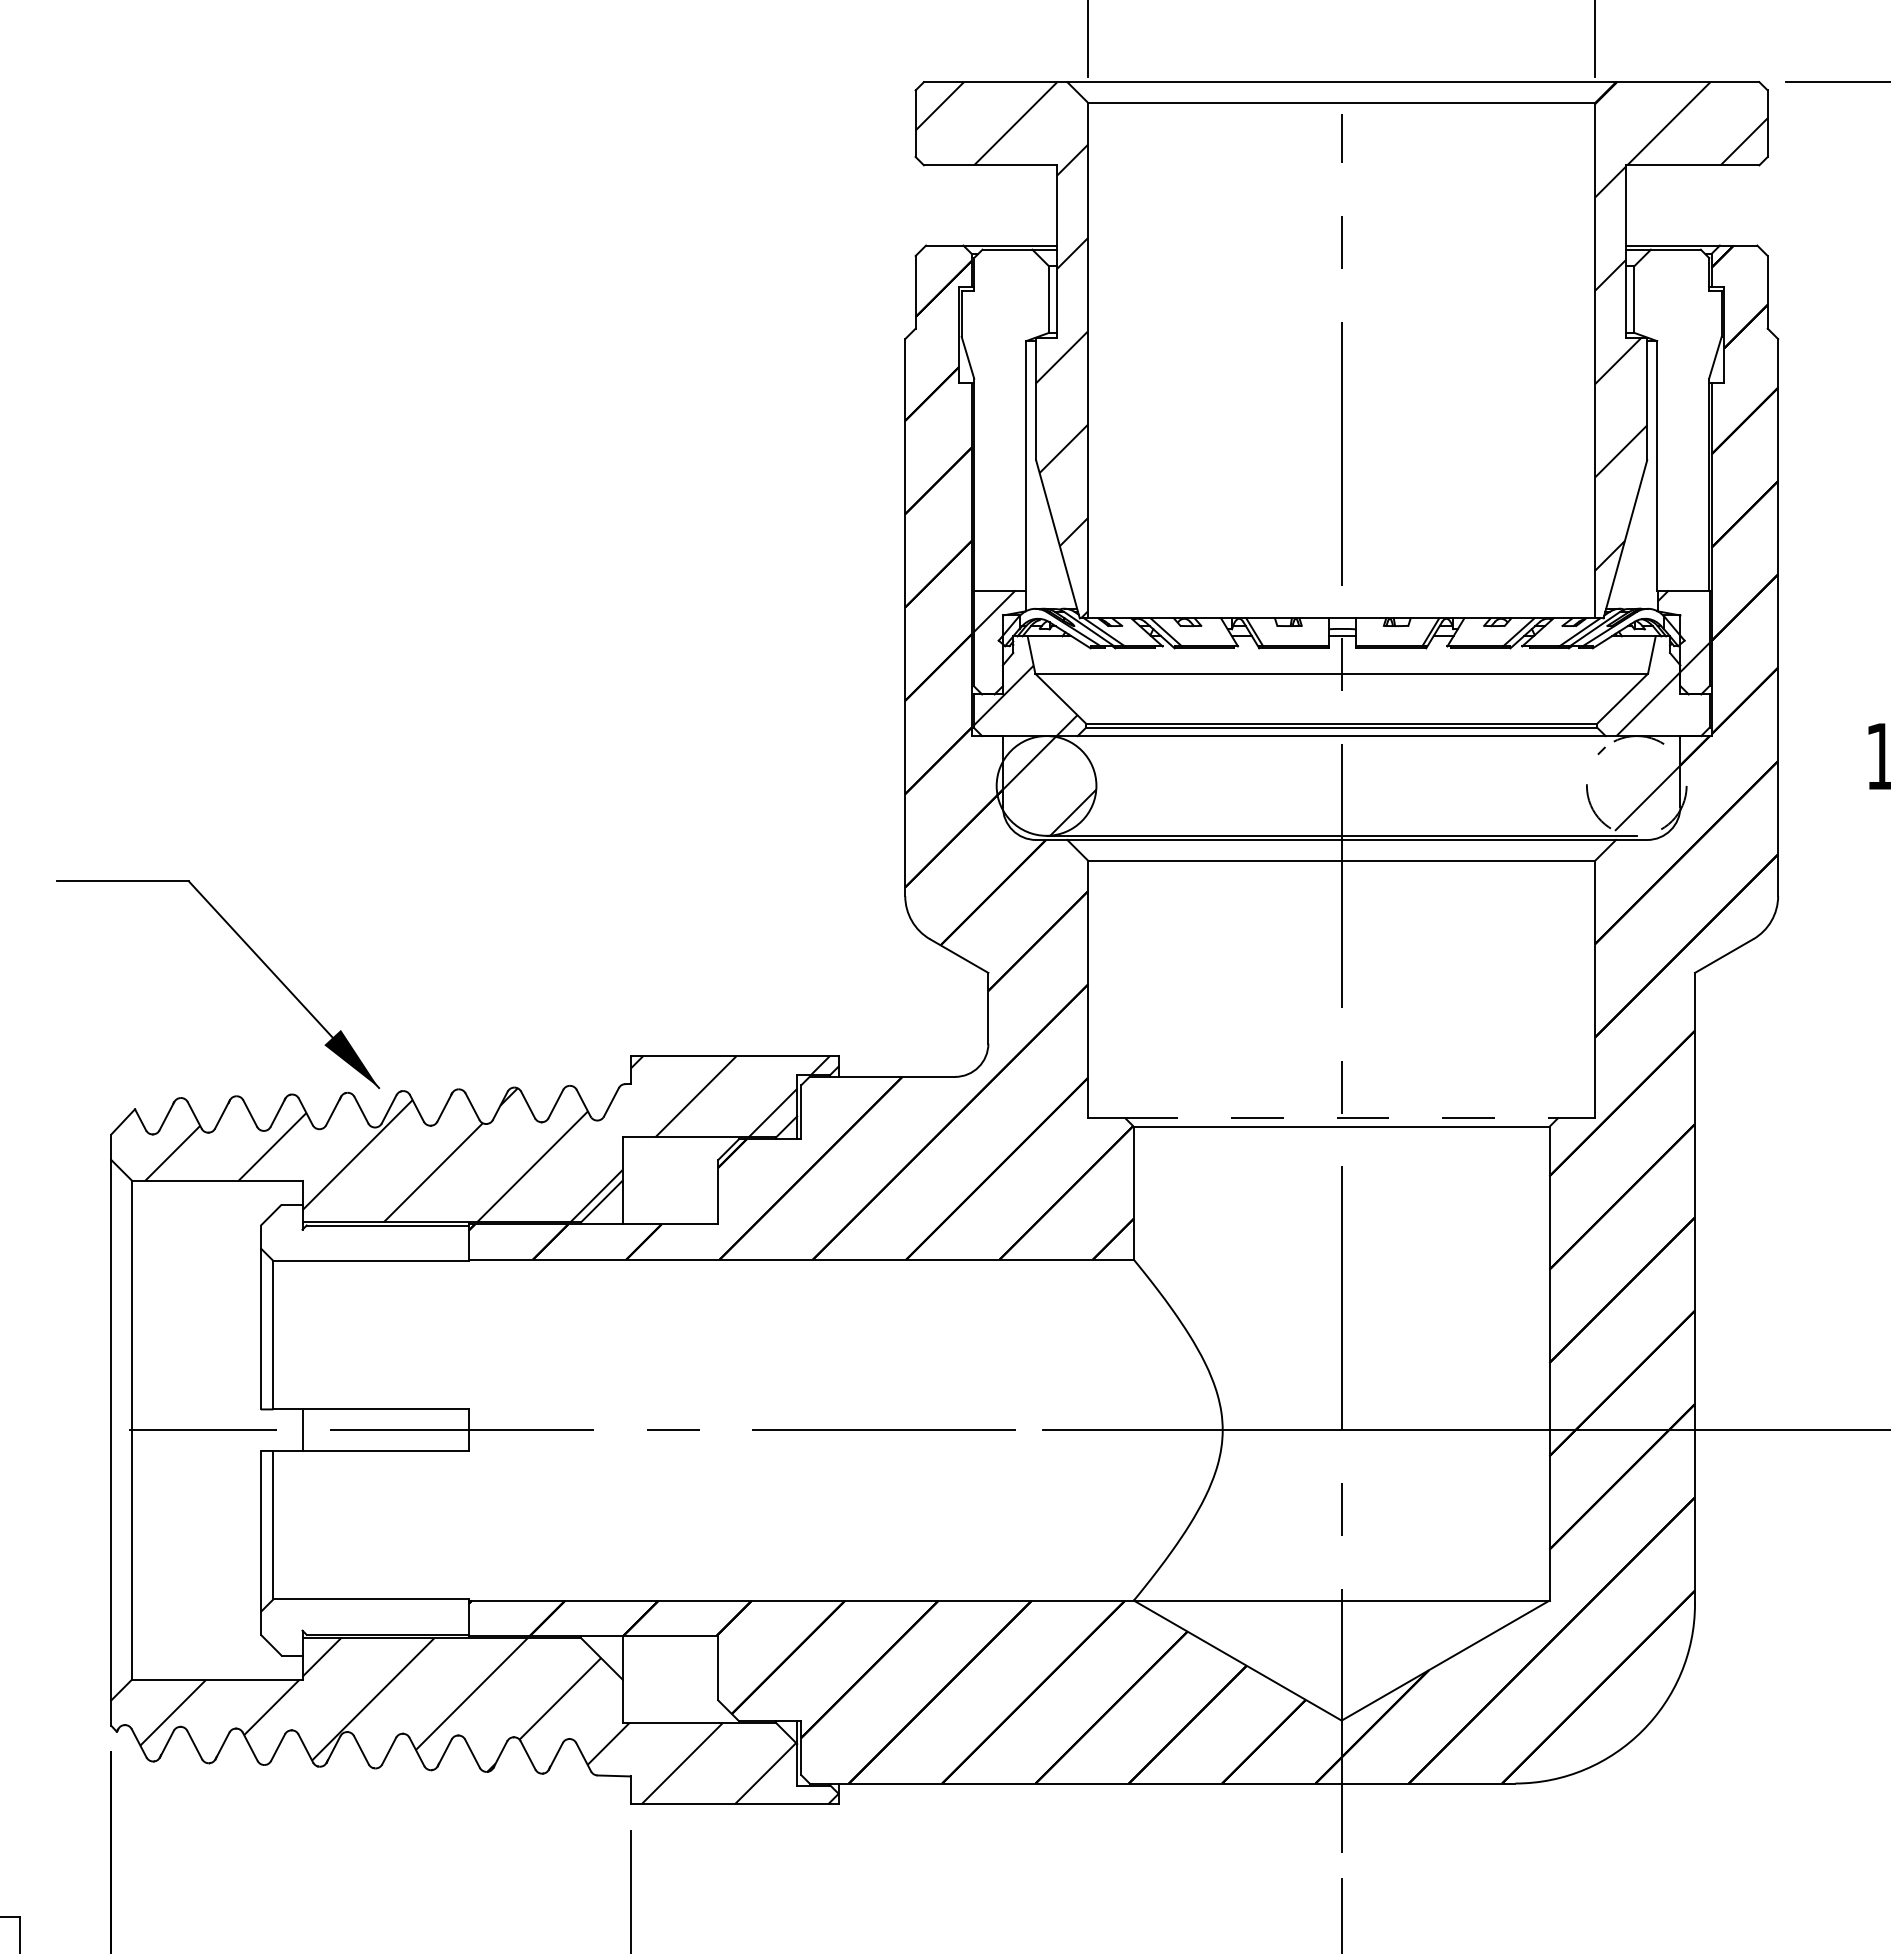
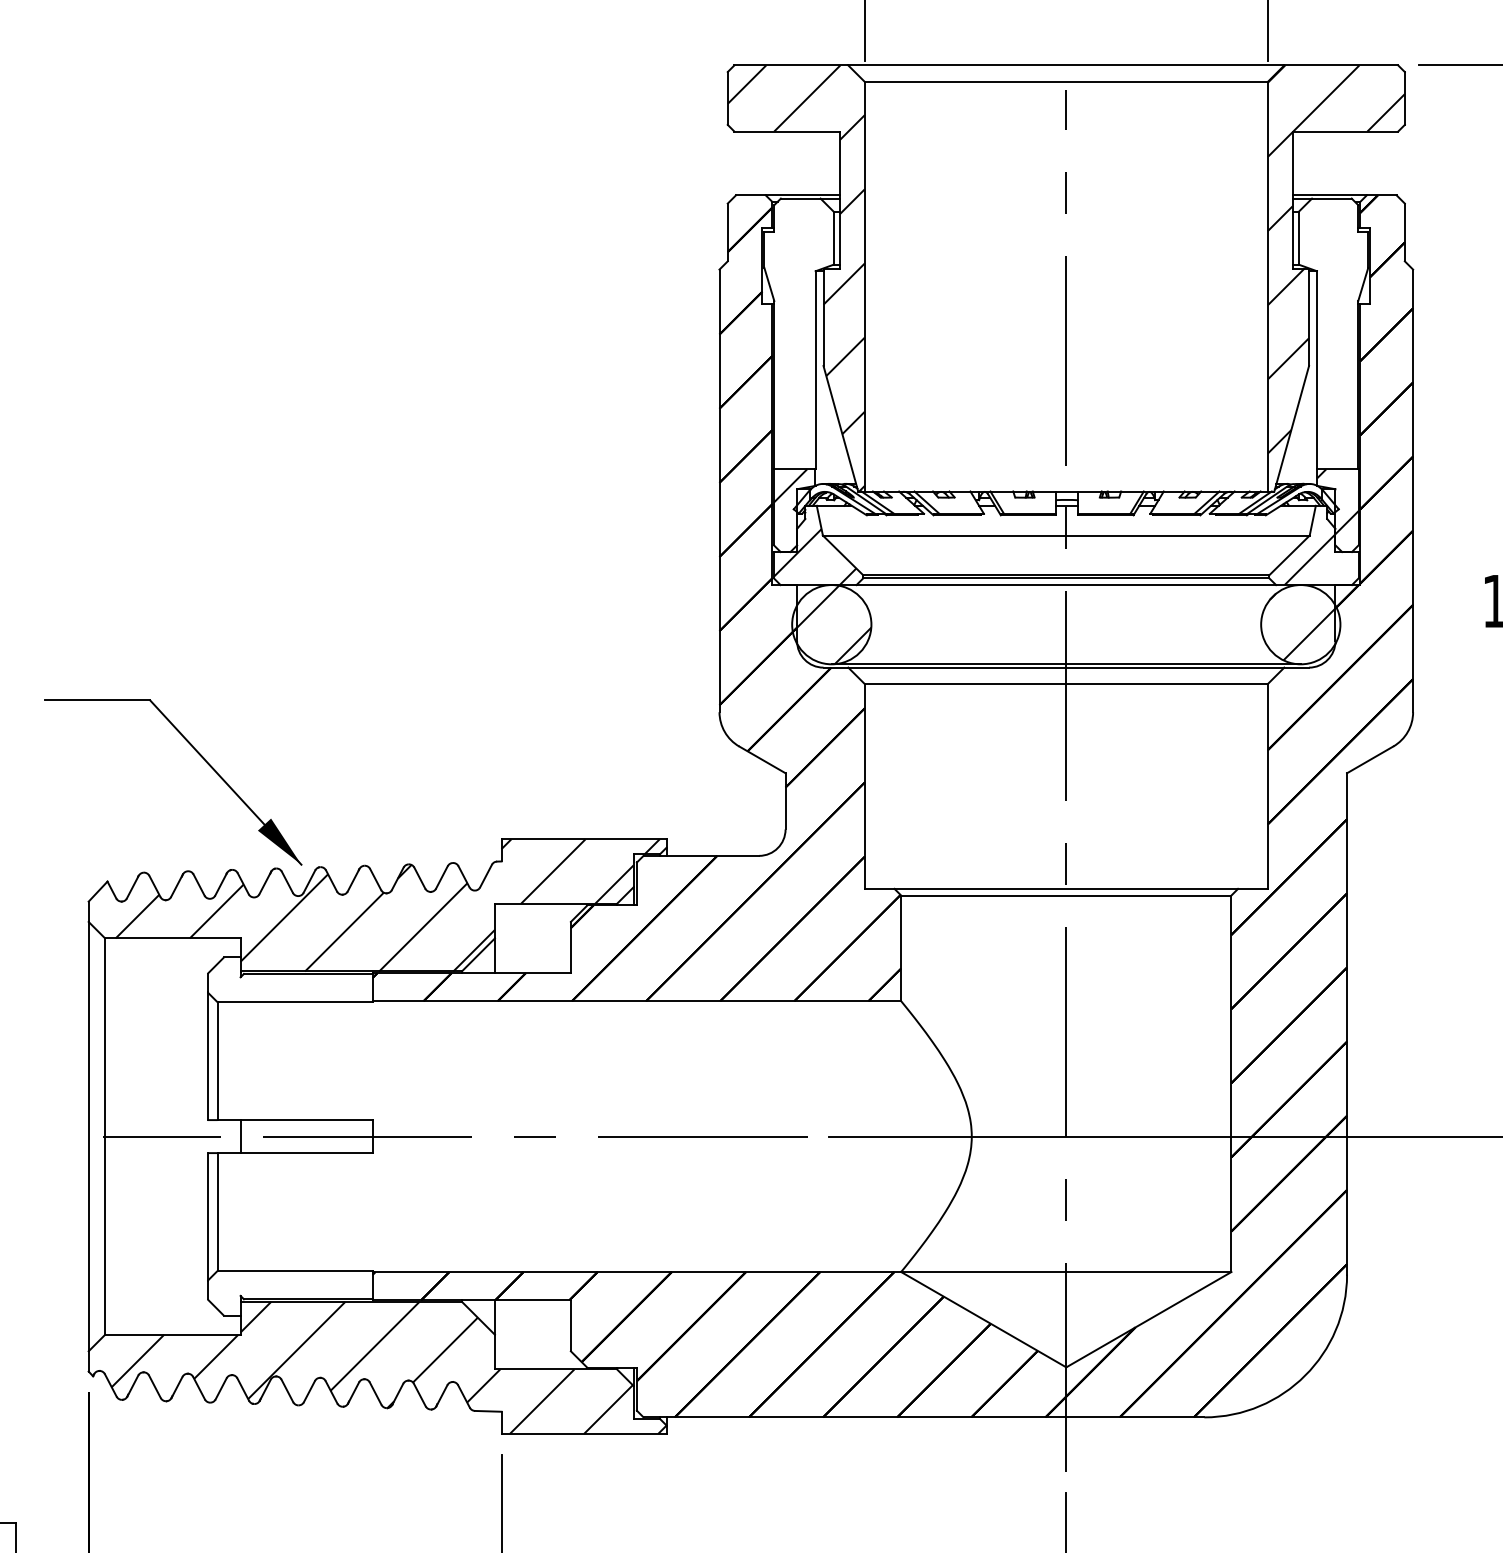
circle: (1636, 785) -> (1300, 624), dashed -> solid
line: (1342, 1118) -> (1066, 888), dashed -> solid

